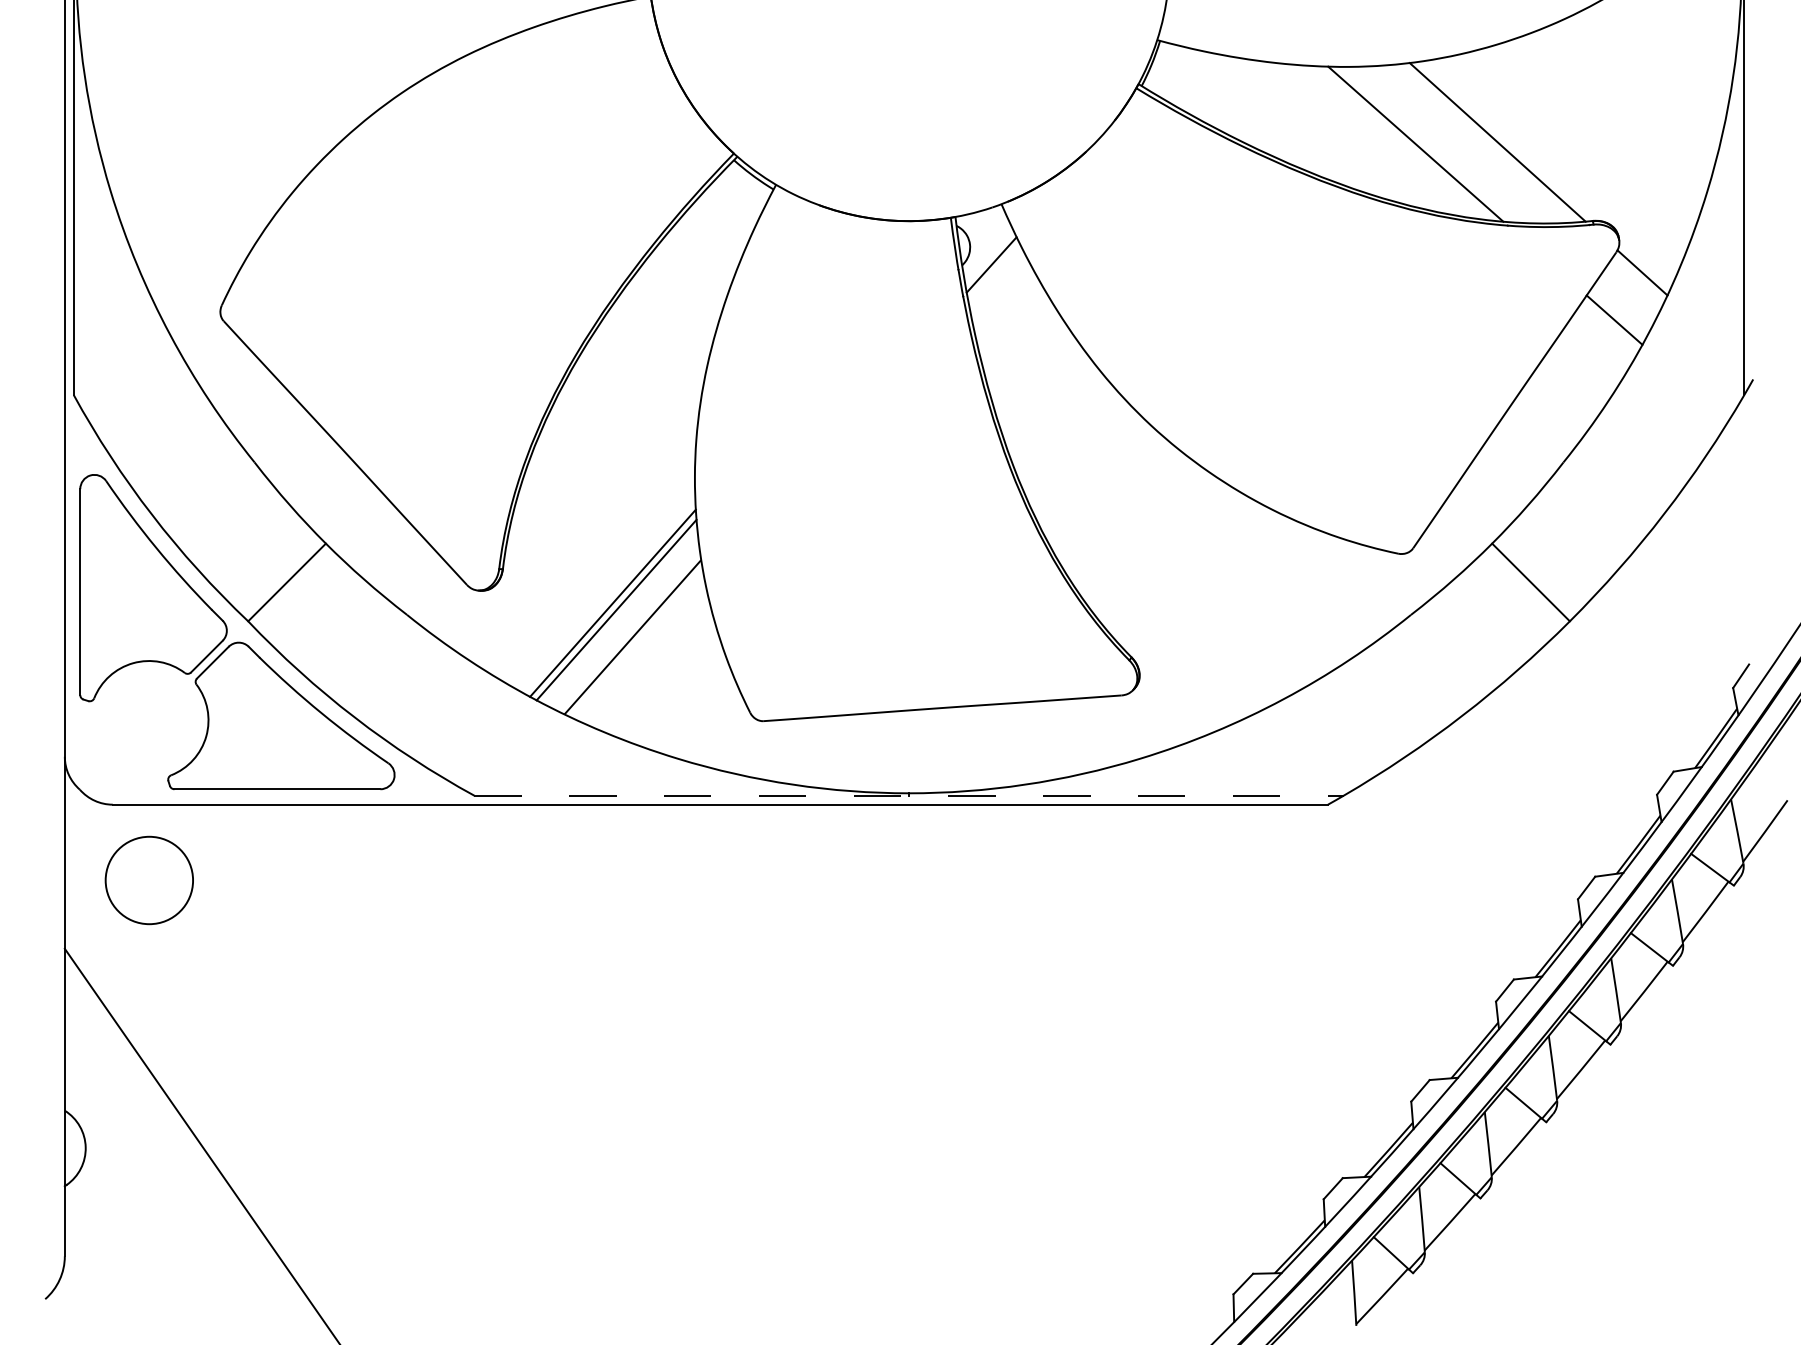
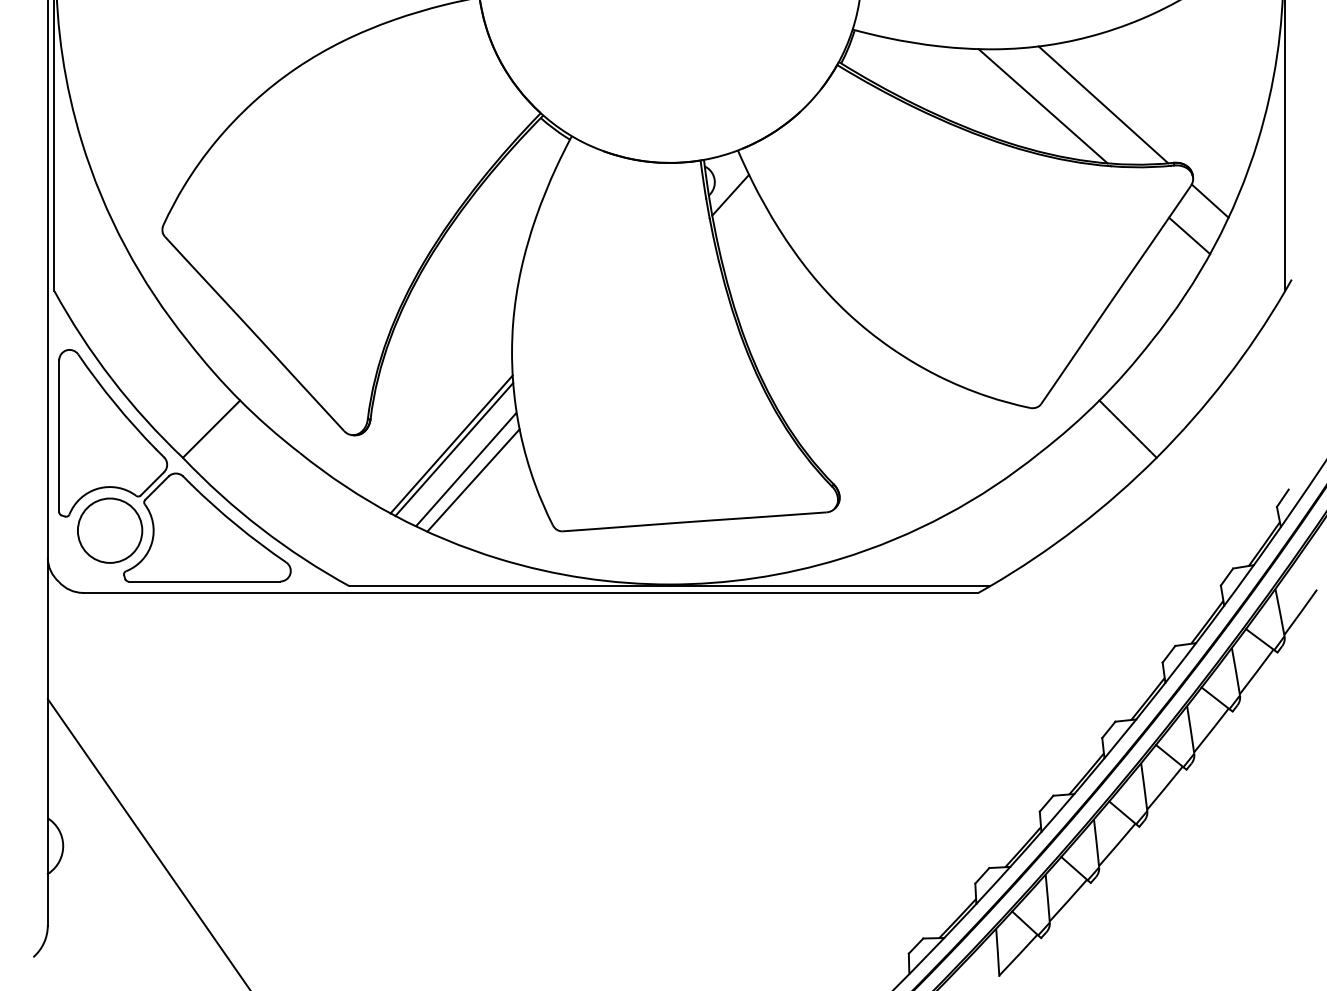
line: (642, 652) -> (473, 480), added
line: (910, 796) -> (670, 586), dashed -> solid
circle: (149, 880) -> (110, 530), moved

